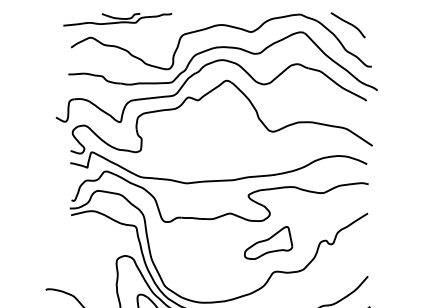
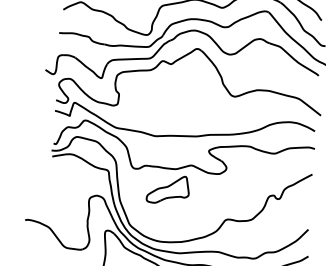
part: (268, 242) -> (168, 189), moved

